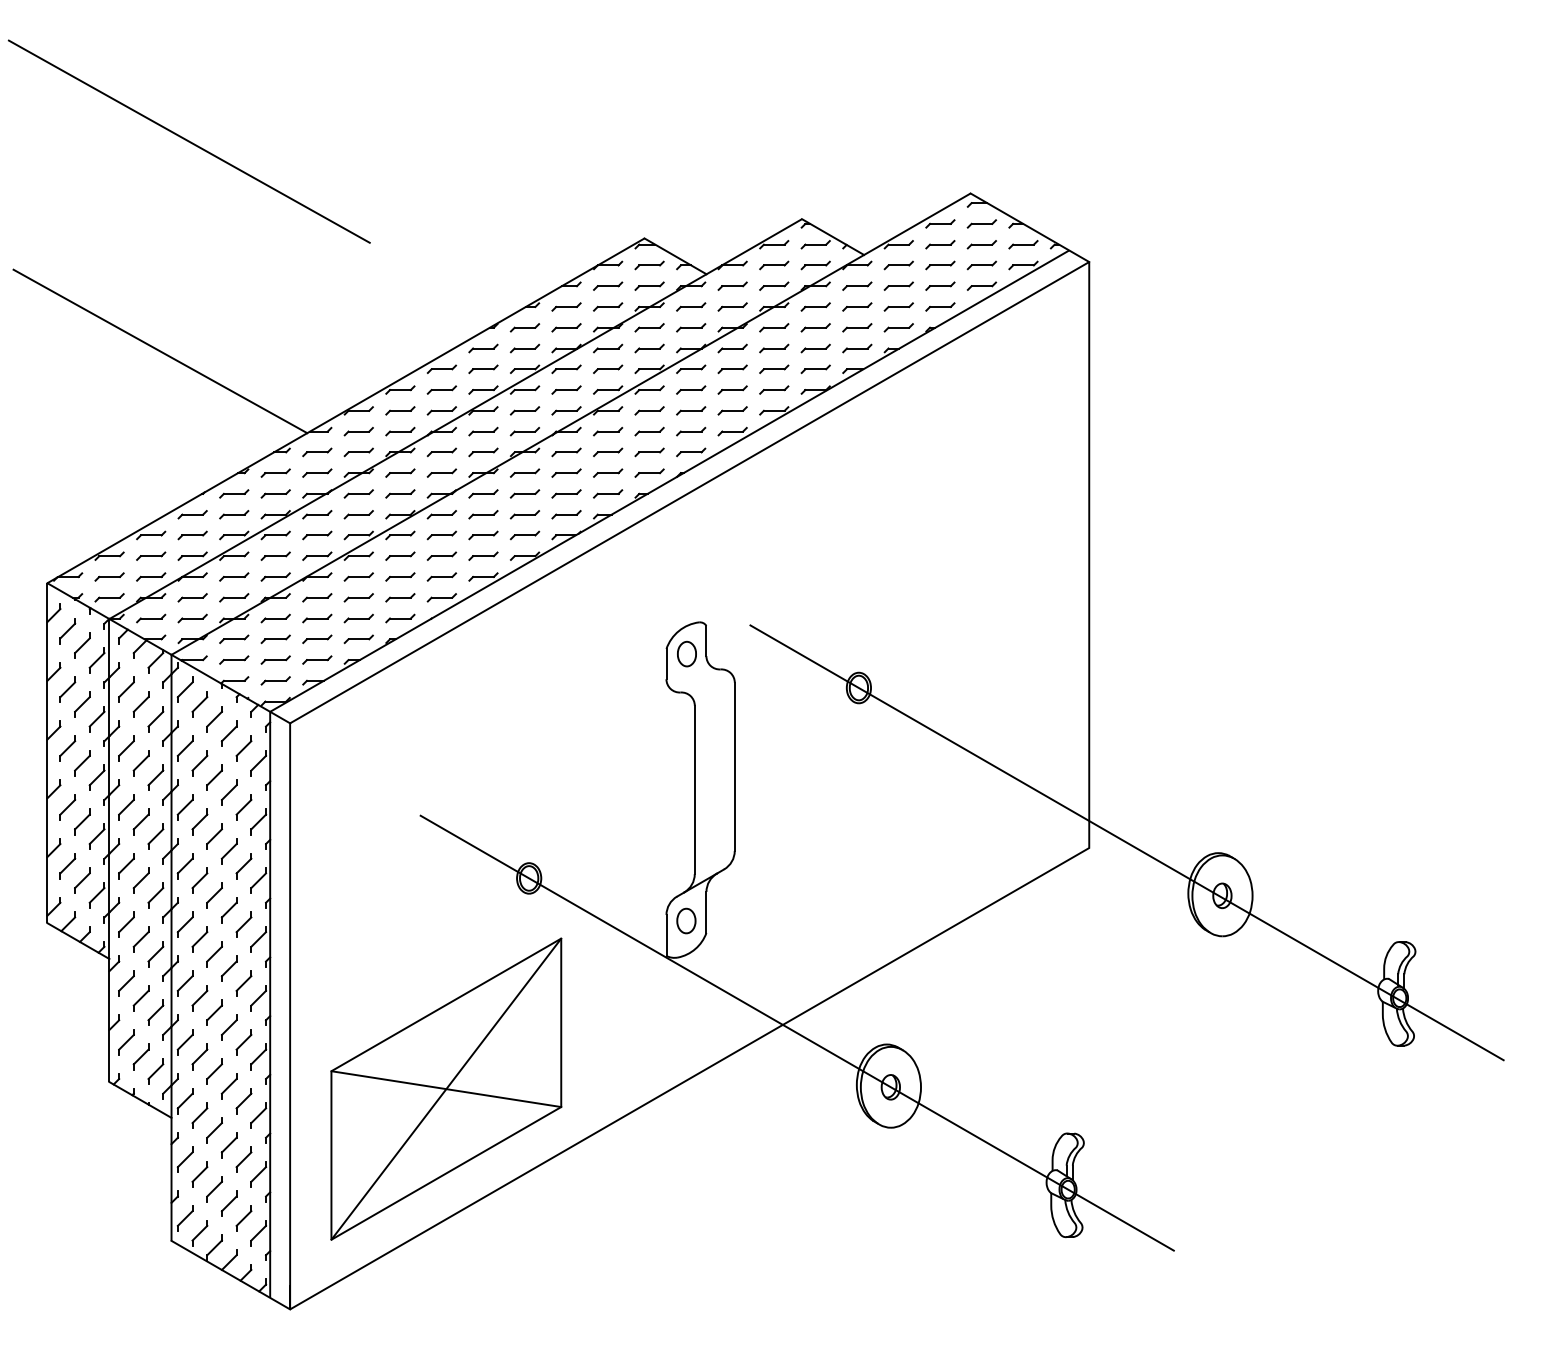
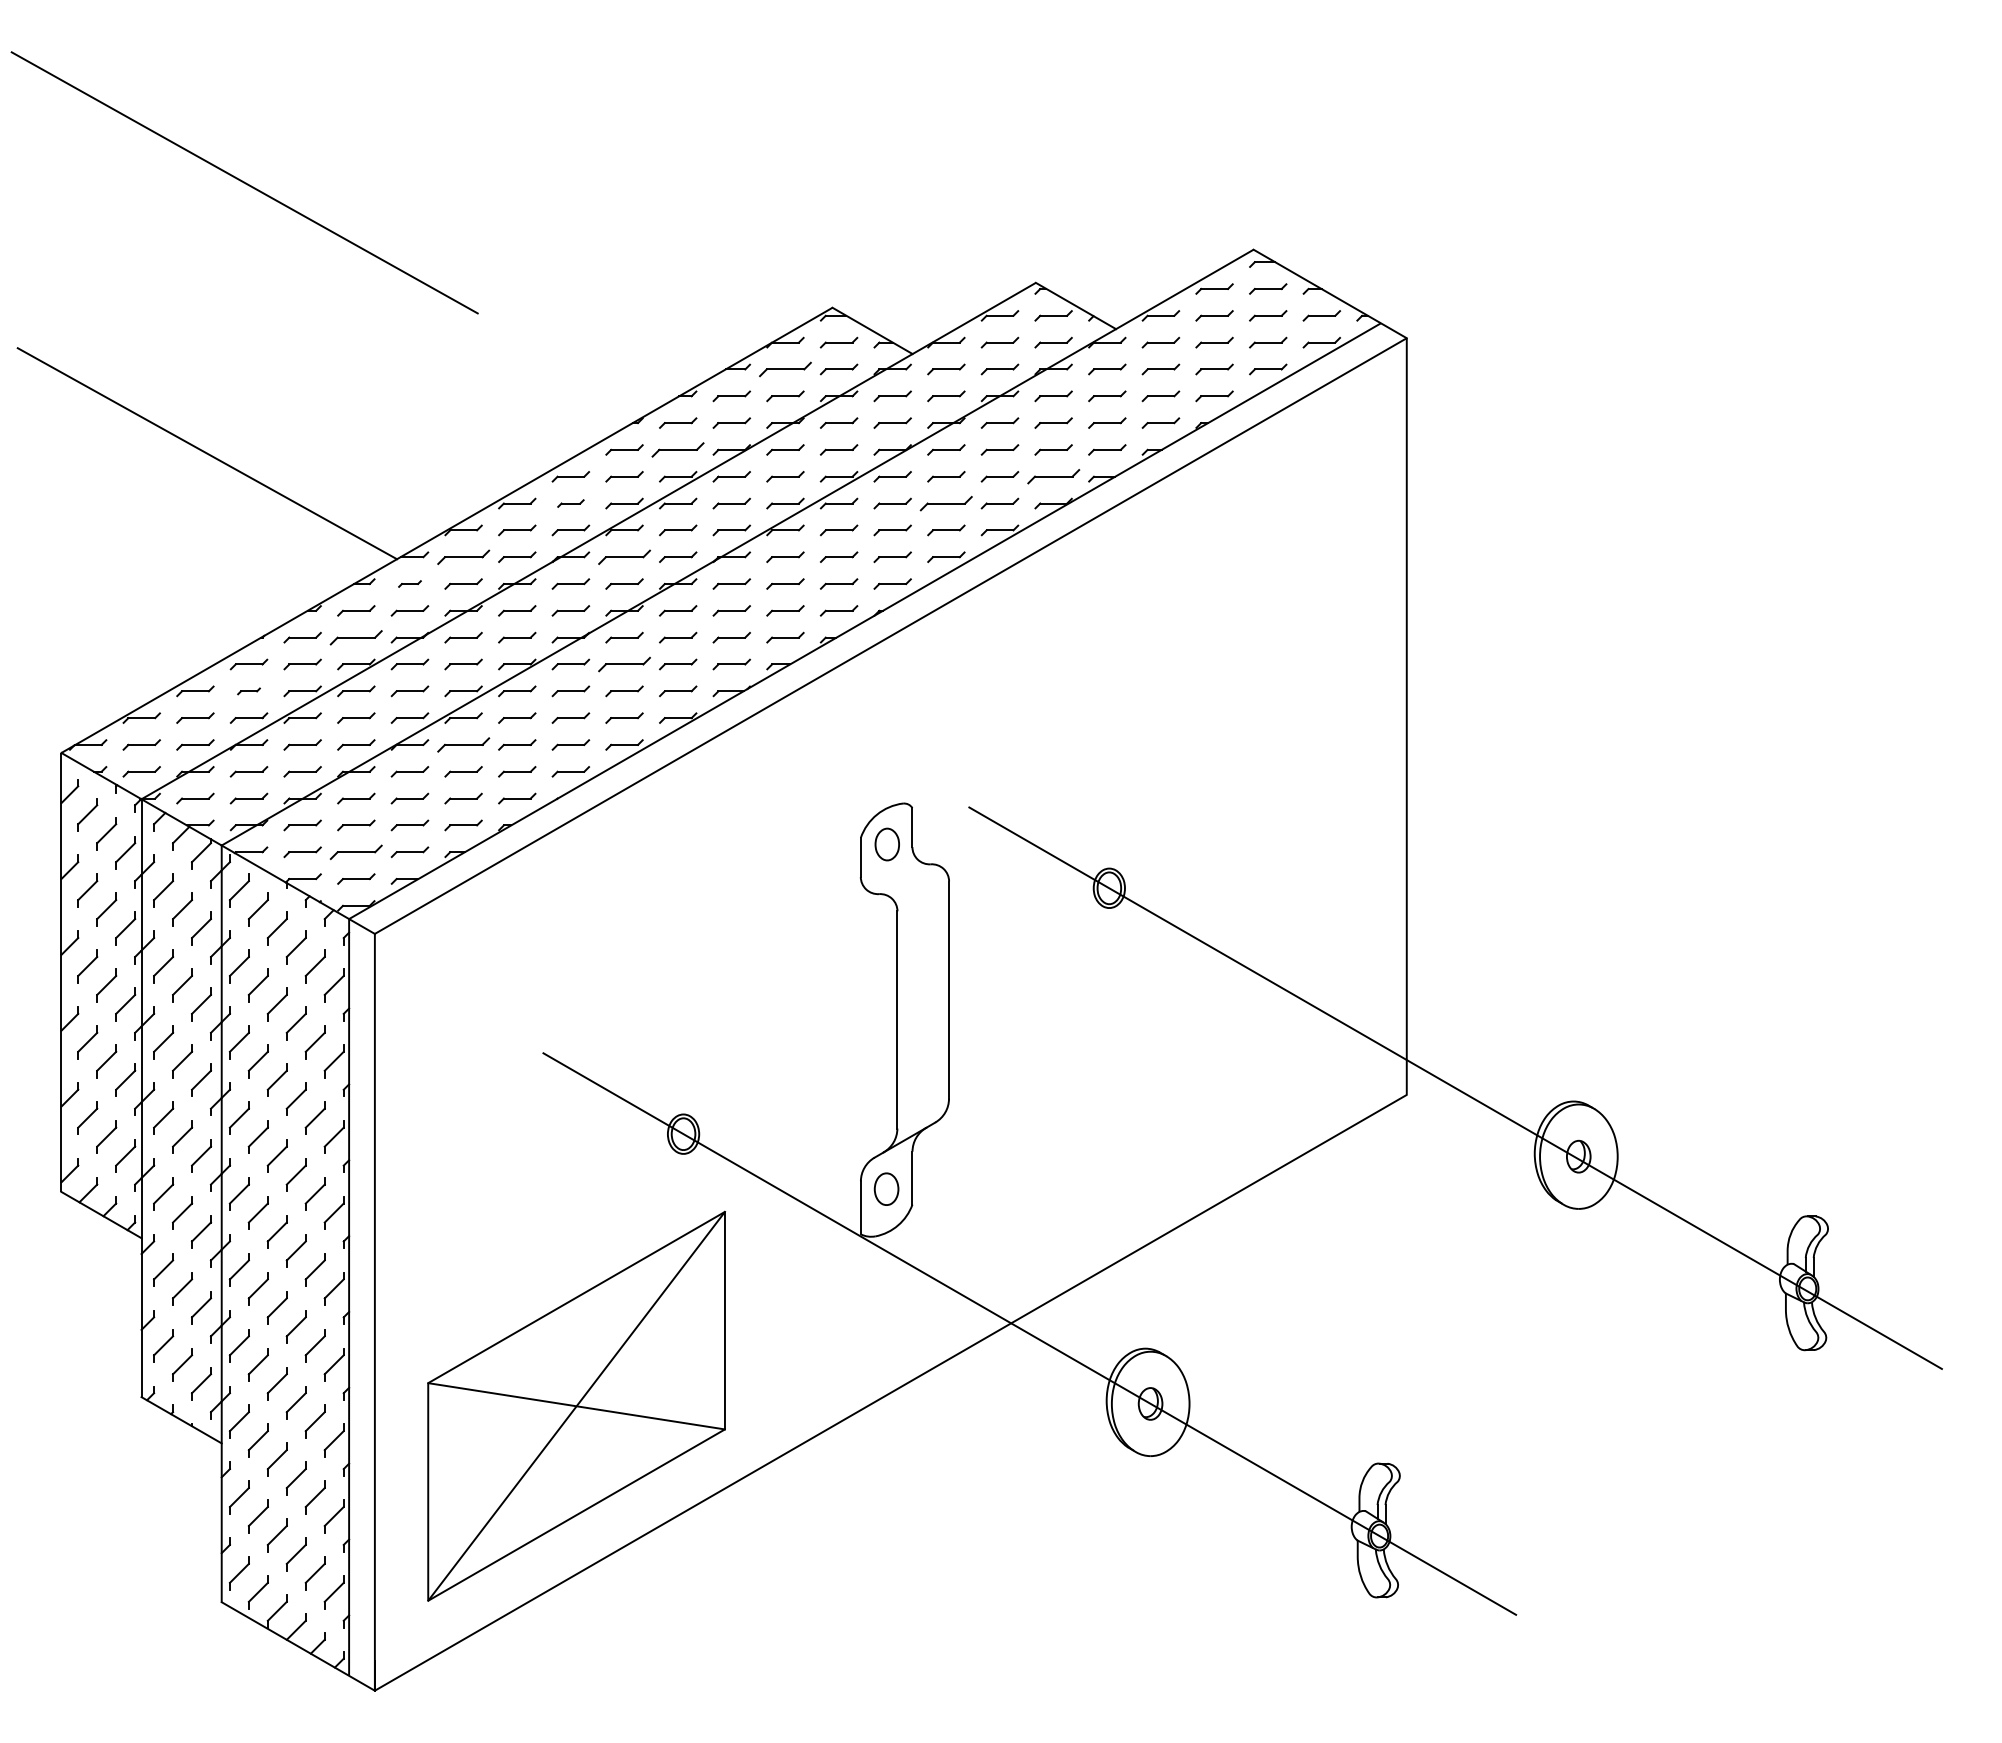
part: (608, 286) -> (785, 369), size x1.4
part: (525, 348) -> (678, 449), size x1.4
part: (815, 369) -> (1053, 476), size x1.4
part: (441, 390) -> (570, 503), size x0.7
part: (732, 390) -> (946, 503), size x1.4
part: (358, 431) -> (463, 556), size x1.4
part: (483, 431) -> (624, 556), size x1.4
part: (316, 451) -> (409, 583), size x0.6
part: (275, 493) -> (356, 637), size x1.4
part: (483, 514) -> (624, 664), size x1.4
part: (192, 535) -> (248, 691), size x0.6
part: (358, 576) -> (463, 744), size x1.4
part: (275, 659) -> (356, 851), size x1.4

